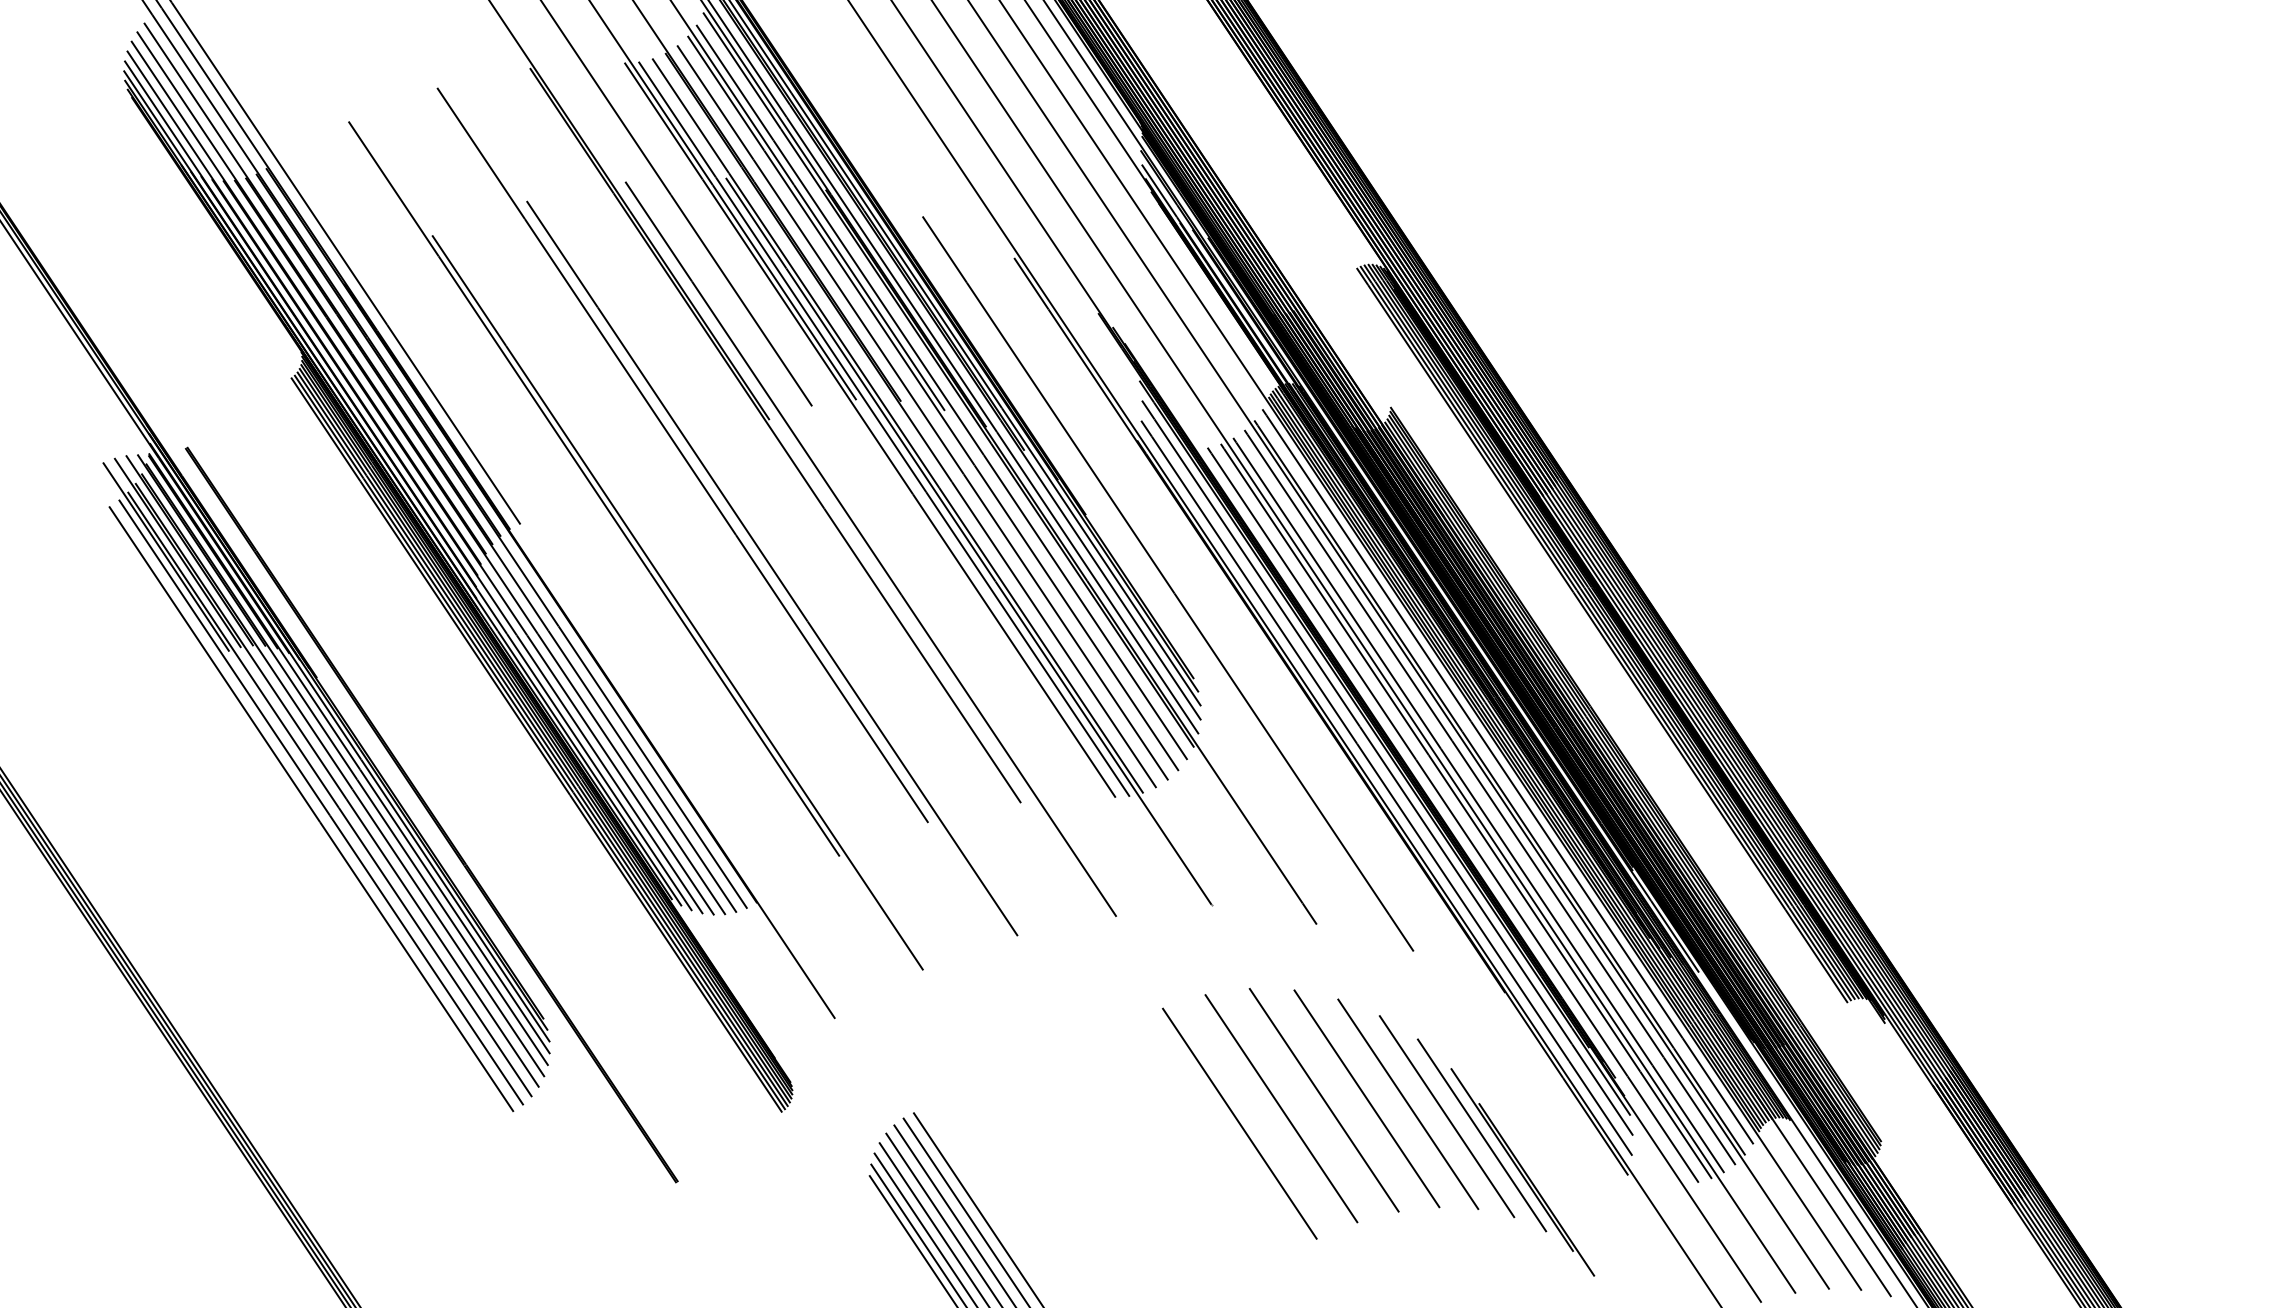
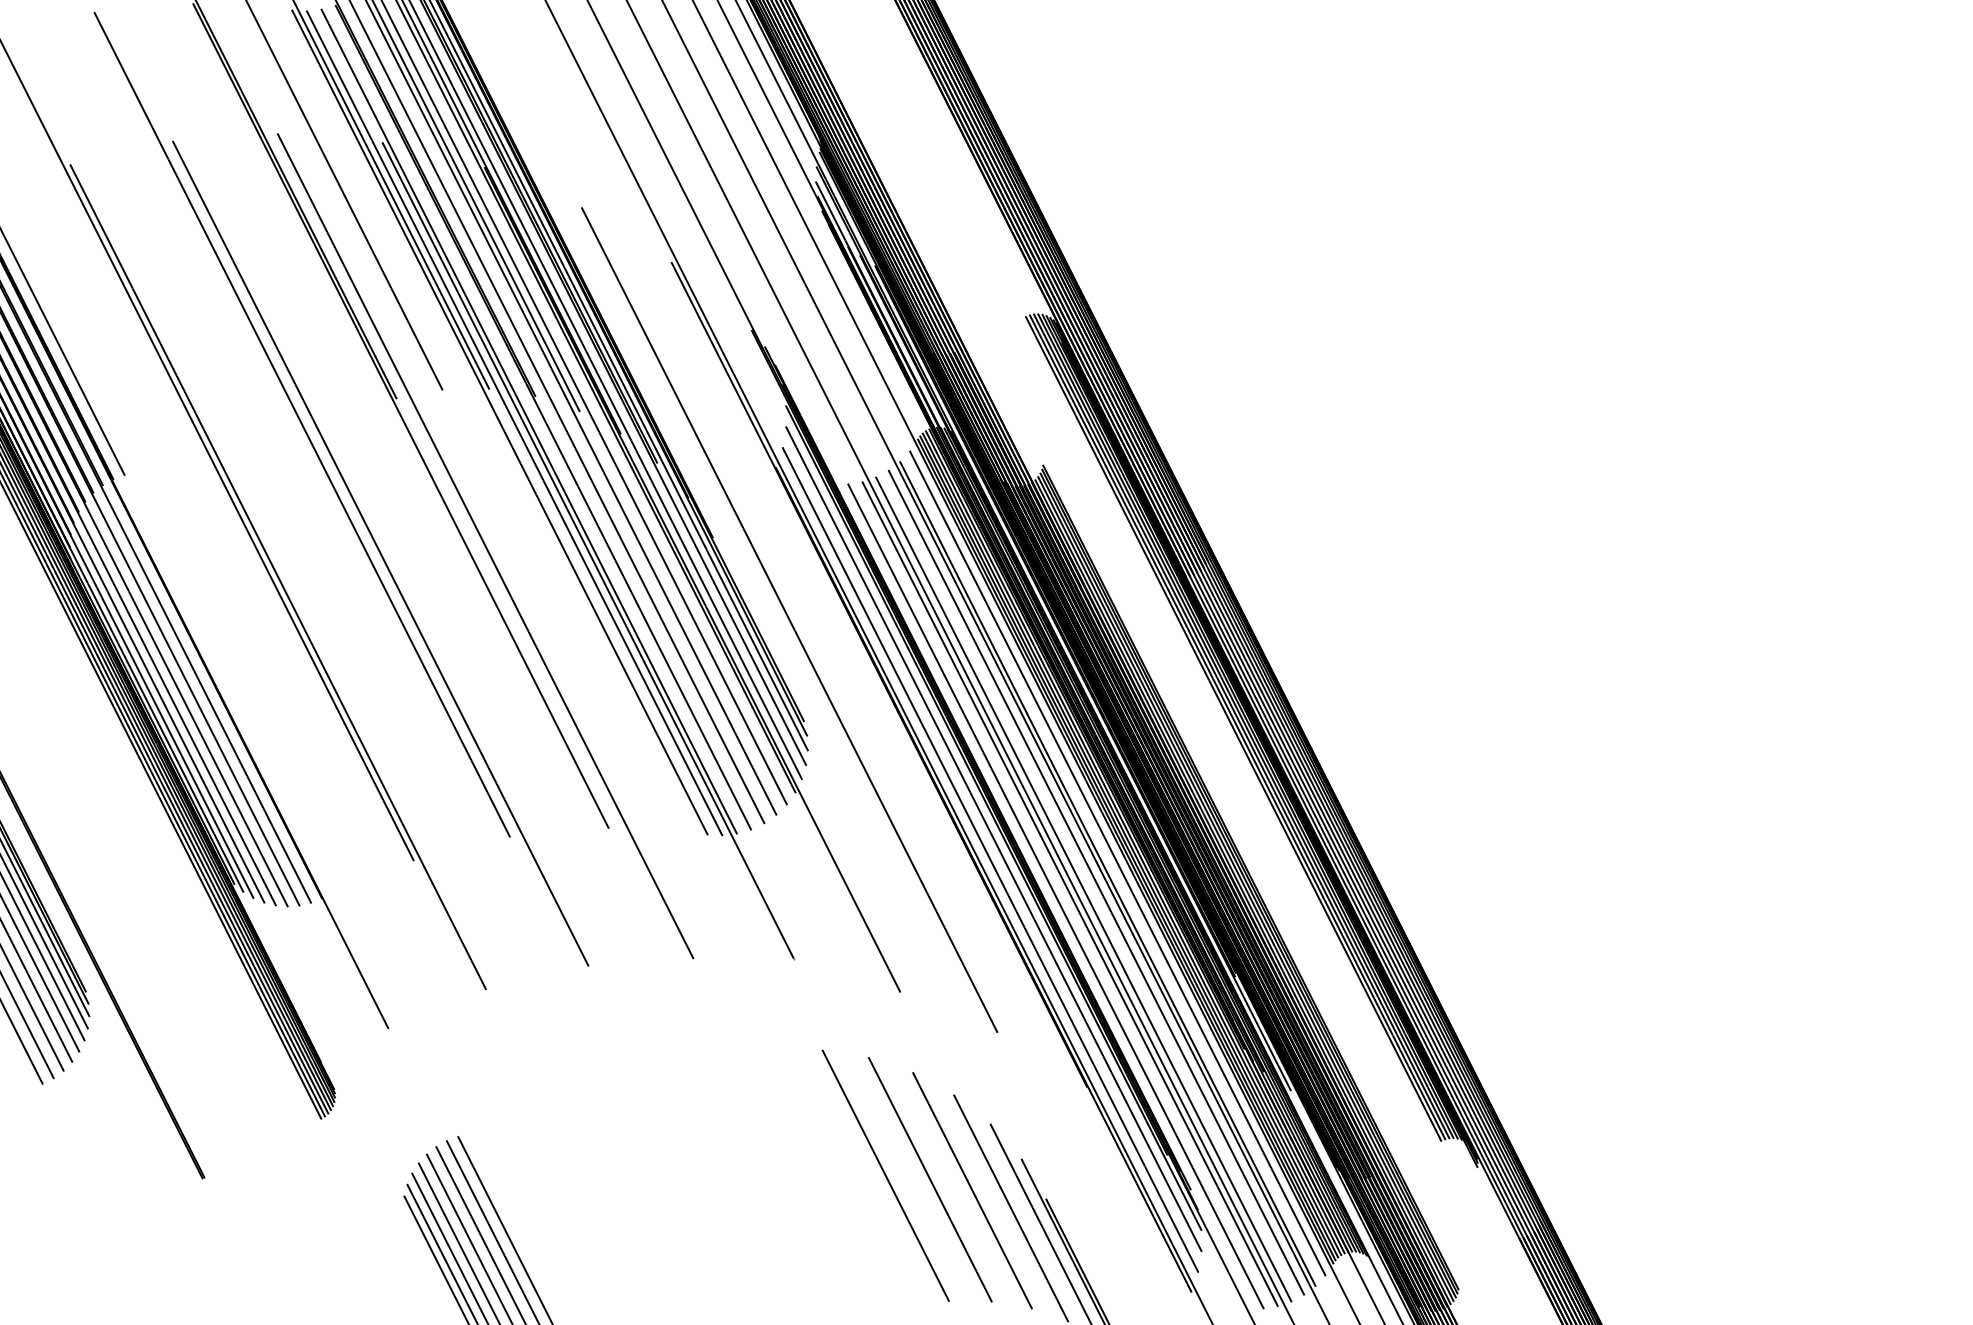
line: (1281, 1108) -> (840, 1178), removed
line: (1239, 1123) -> (794, 1189), removed

